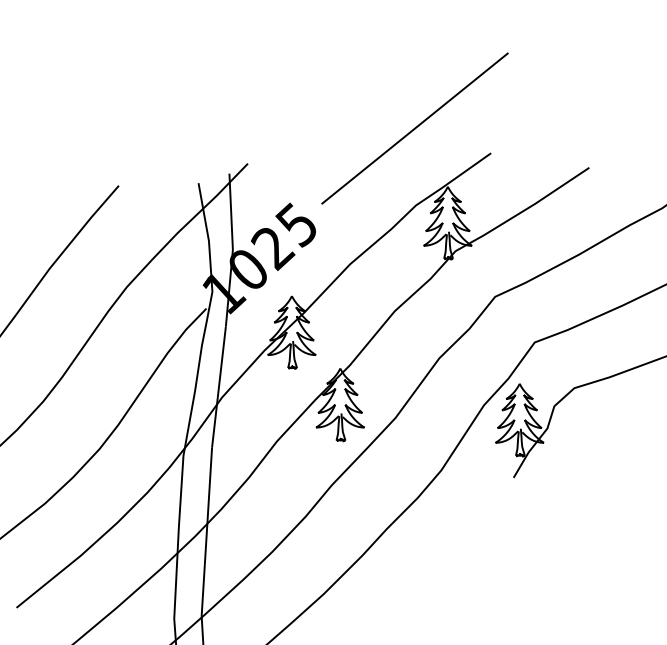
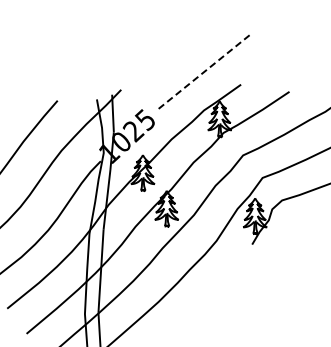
line: (414, 128) -> (203, 72), solid -> dashed

